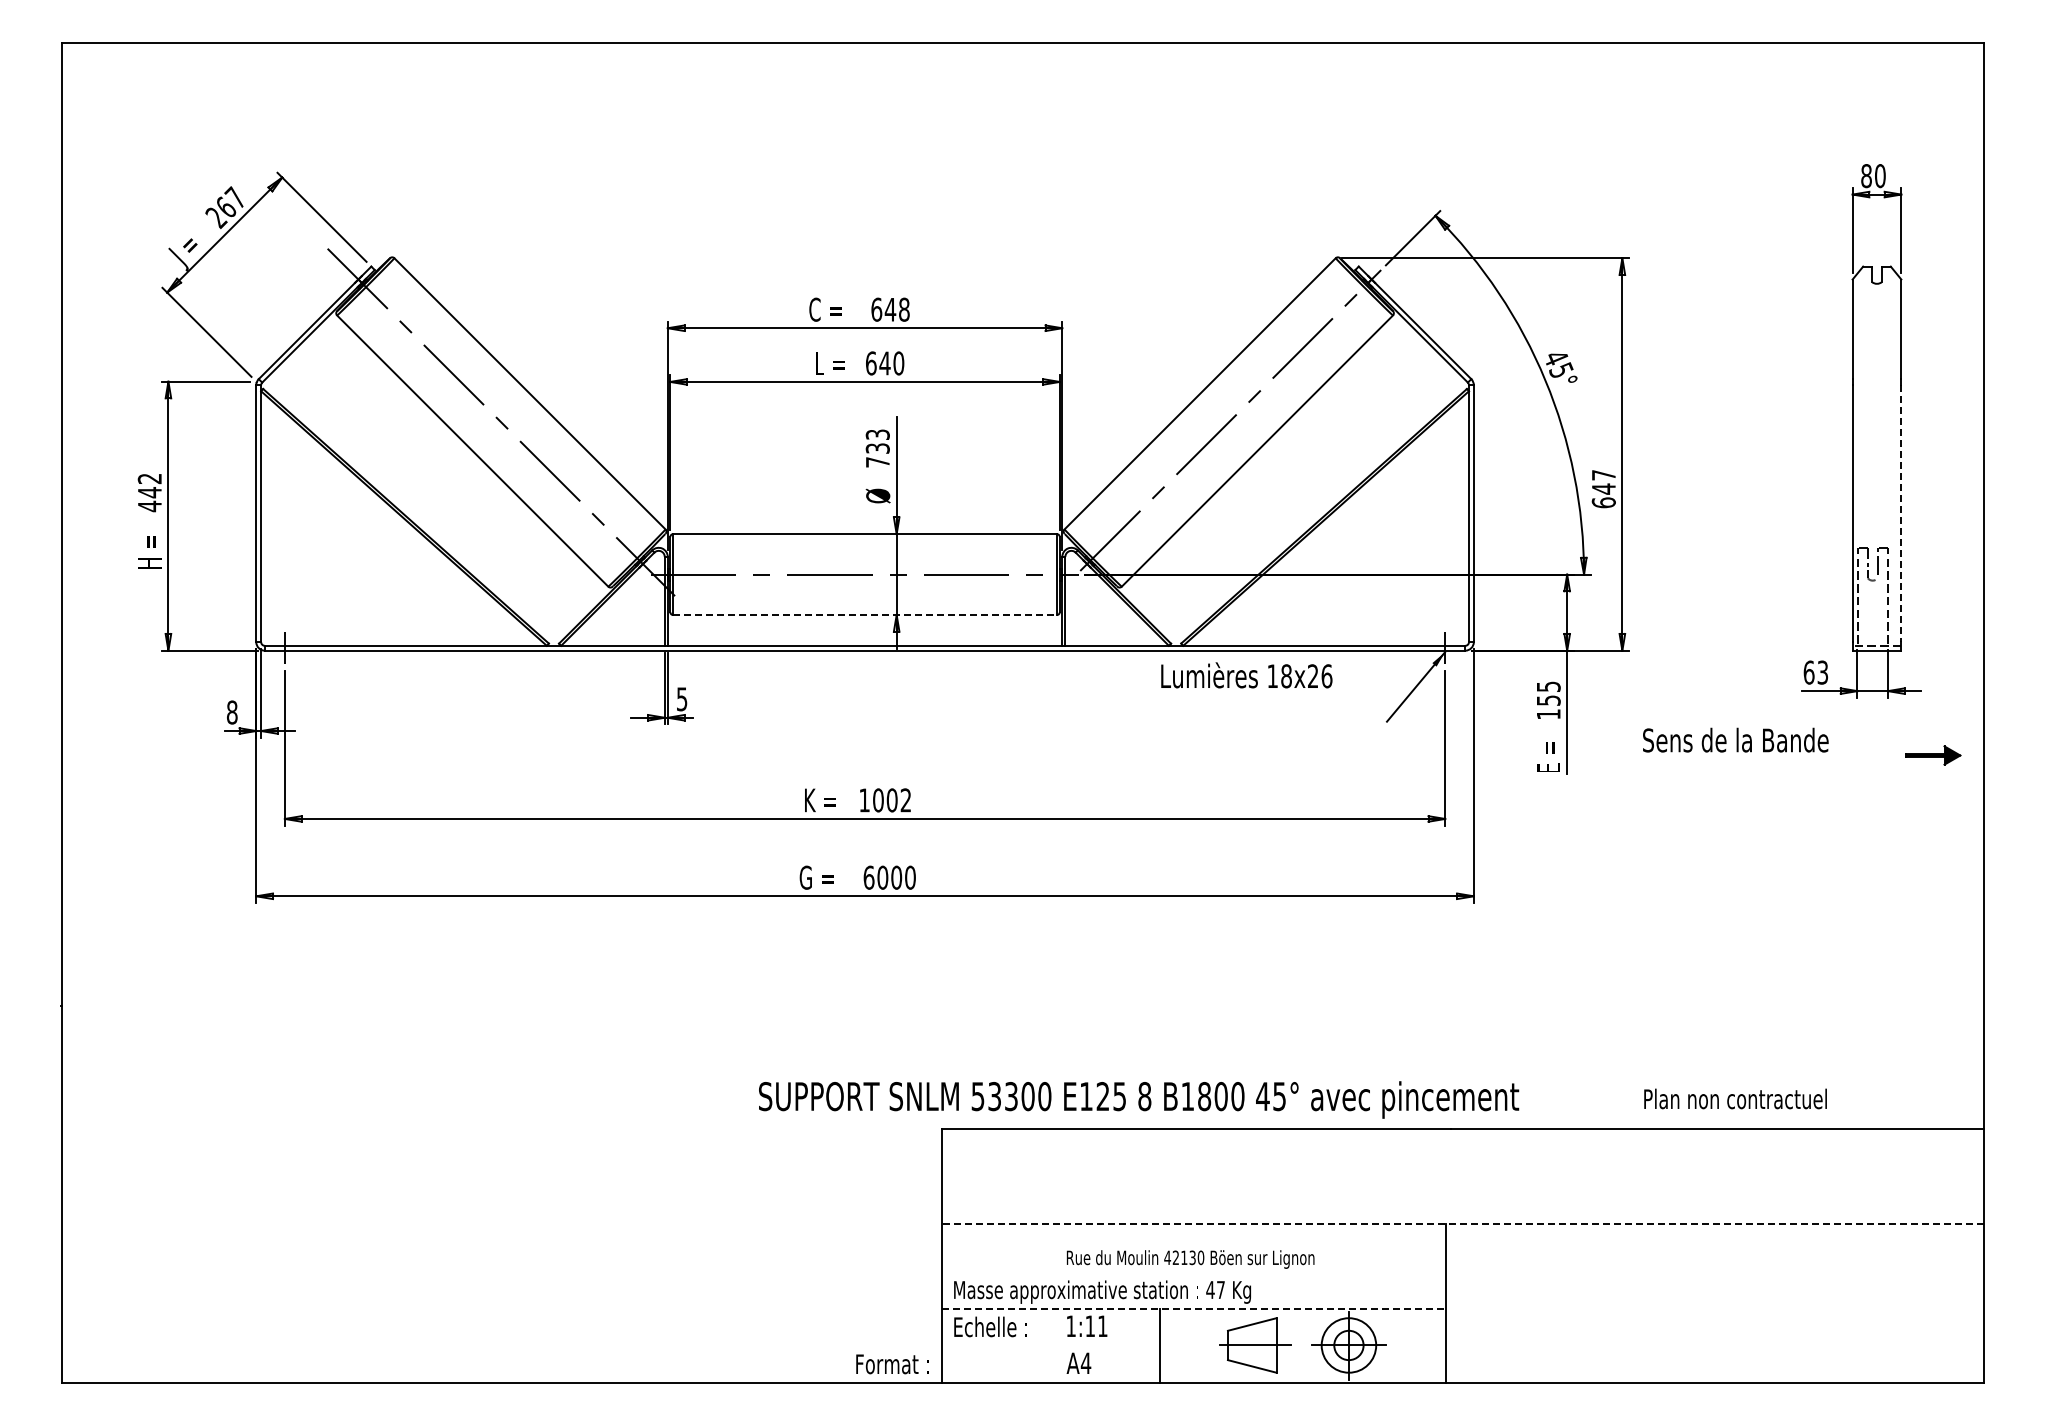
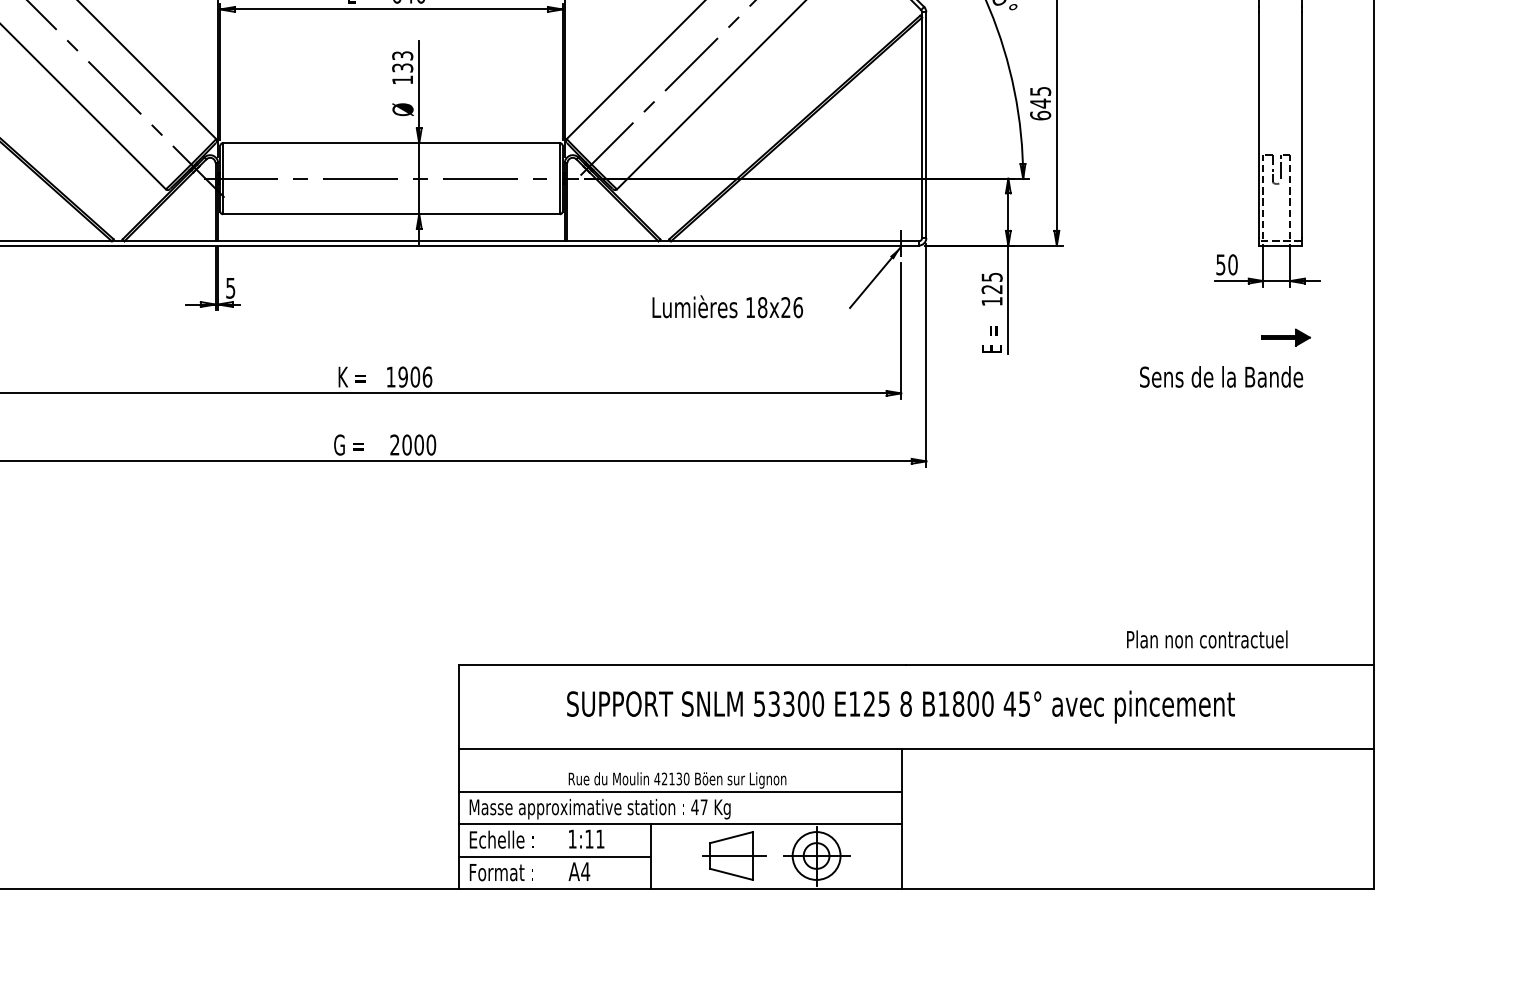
text: (877, 462) -> (402, 80), 733 -> 133
text: (1603, 475) -> (1040, 91), 647 -> 645
line: (1901, 514) -> (1302, 125), dashed -> solid
line: (865, 615) -> (391, 214), dashed -> solid
text: (1815, 672) -> (1226, 264), 63 -> 50
text: (1246, 675) -> (727, 306), moved
text: (1548, 700) -> (991, 289), 155 -> 125
text: (1735, 739) -> (1221, 376), moved
part: (1933, 755) -> (1286, 337), moved
text: (892, 800) -> (415, 377), 1002 -> 1906
text: (868, 877) -> (394, 444), 6000 -> 2000
text: (1735, 1098) -> (1207, 639), moved
text: (1139, 1099) -> (901, 706), moved
line: (1462, 1223) -> (916, 748), dashed -> solid
line: (1193, 1272) -> (680, 791), added
line: (1194, 1309) -> (680, 824), dashed -> solid
line: (1050, 1346) -> (554, 856), added
text: (892, 1364) -> (501, 872), moved

